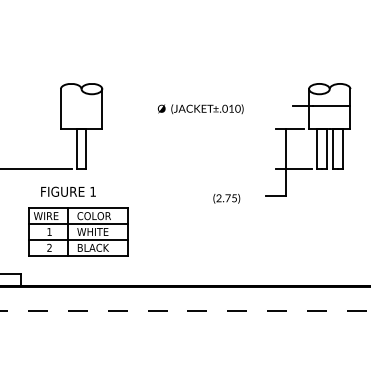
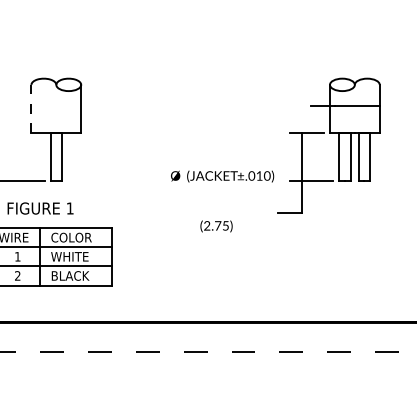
line: (60, 108) -> (30, 108), solid -> dashed
text: (200, 109) -> (222, 176), moved
text: (226, 198) -> (216, 226), moved

